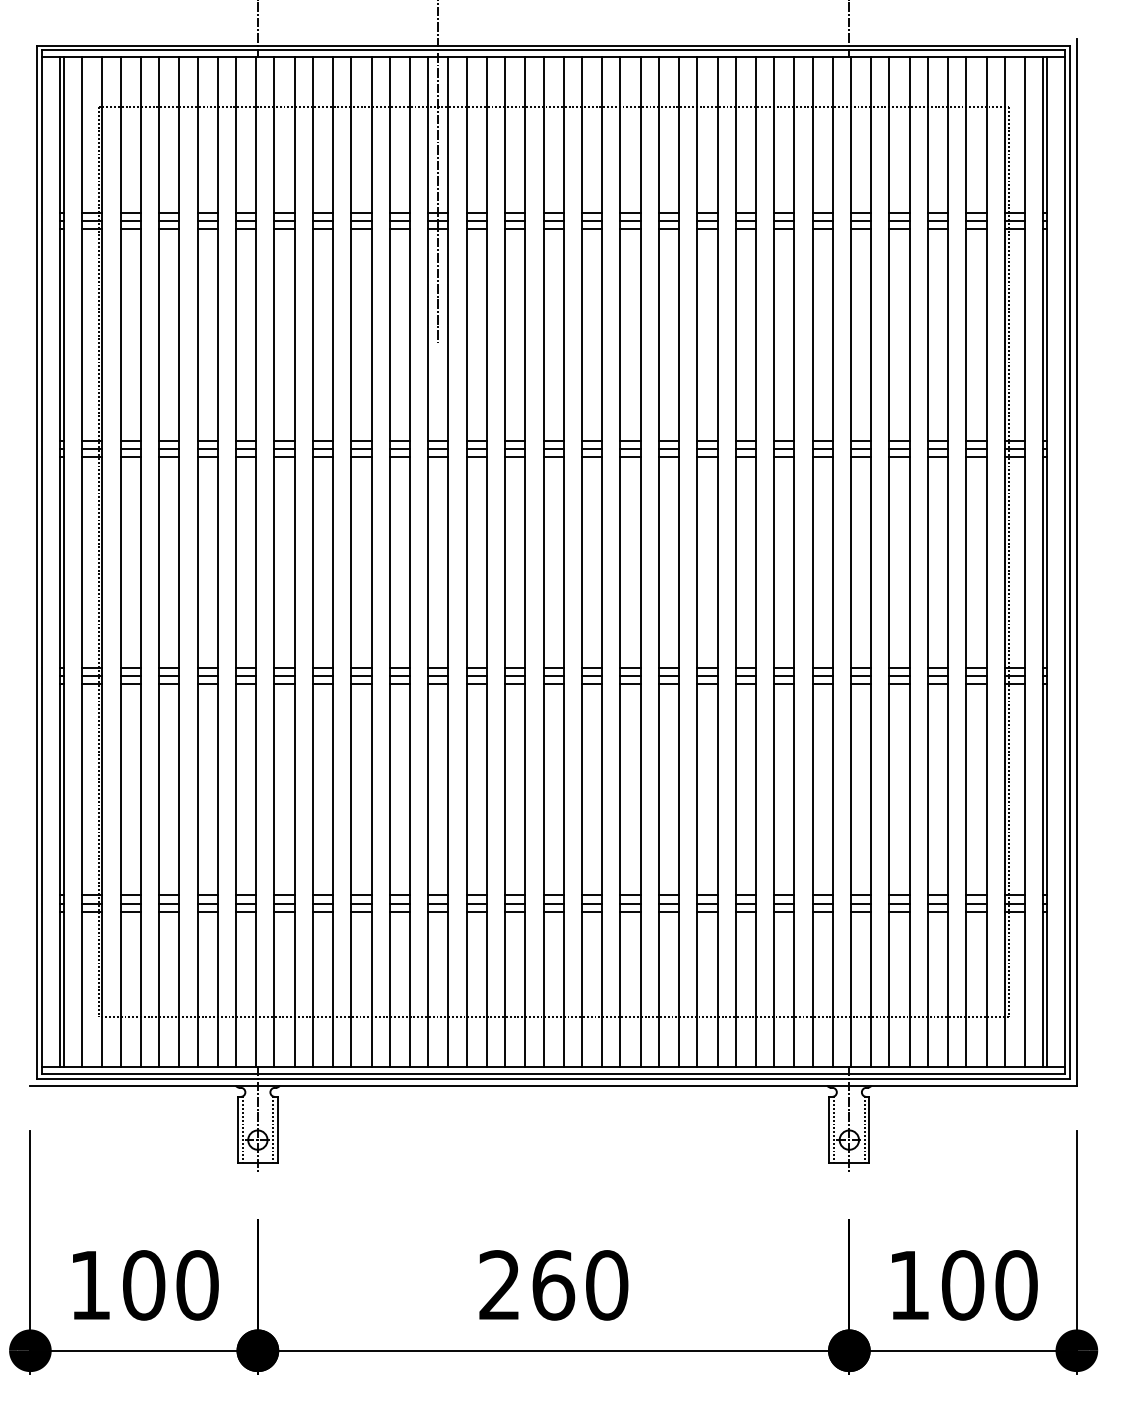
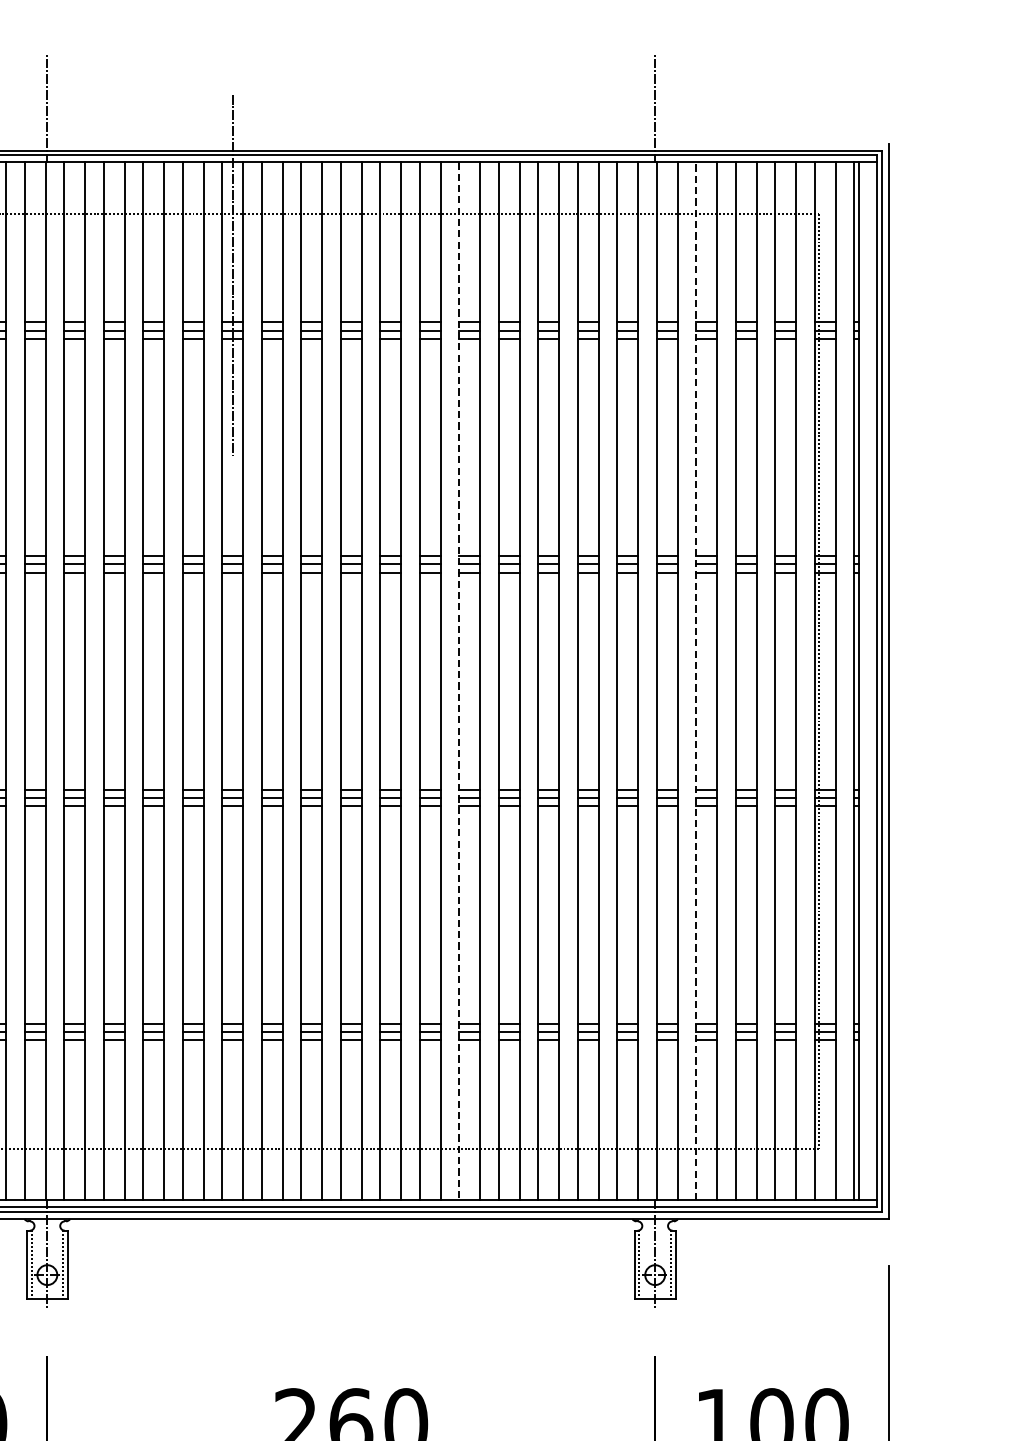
line: (889, 561) -> (696, 680), solid -> dashed
line: (658, 562) -> (459, 681), solid -> dashed

